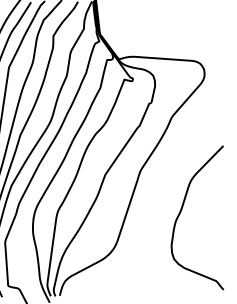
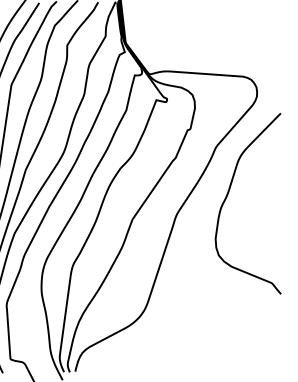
curve: (181, 212) -> (227, 197), moved

